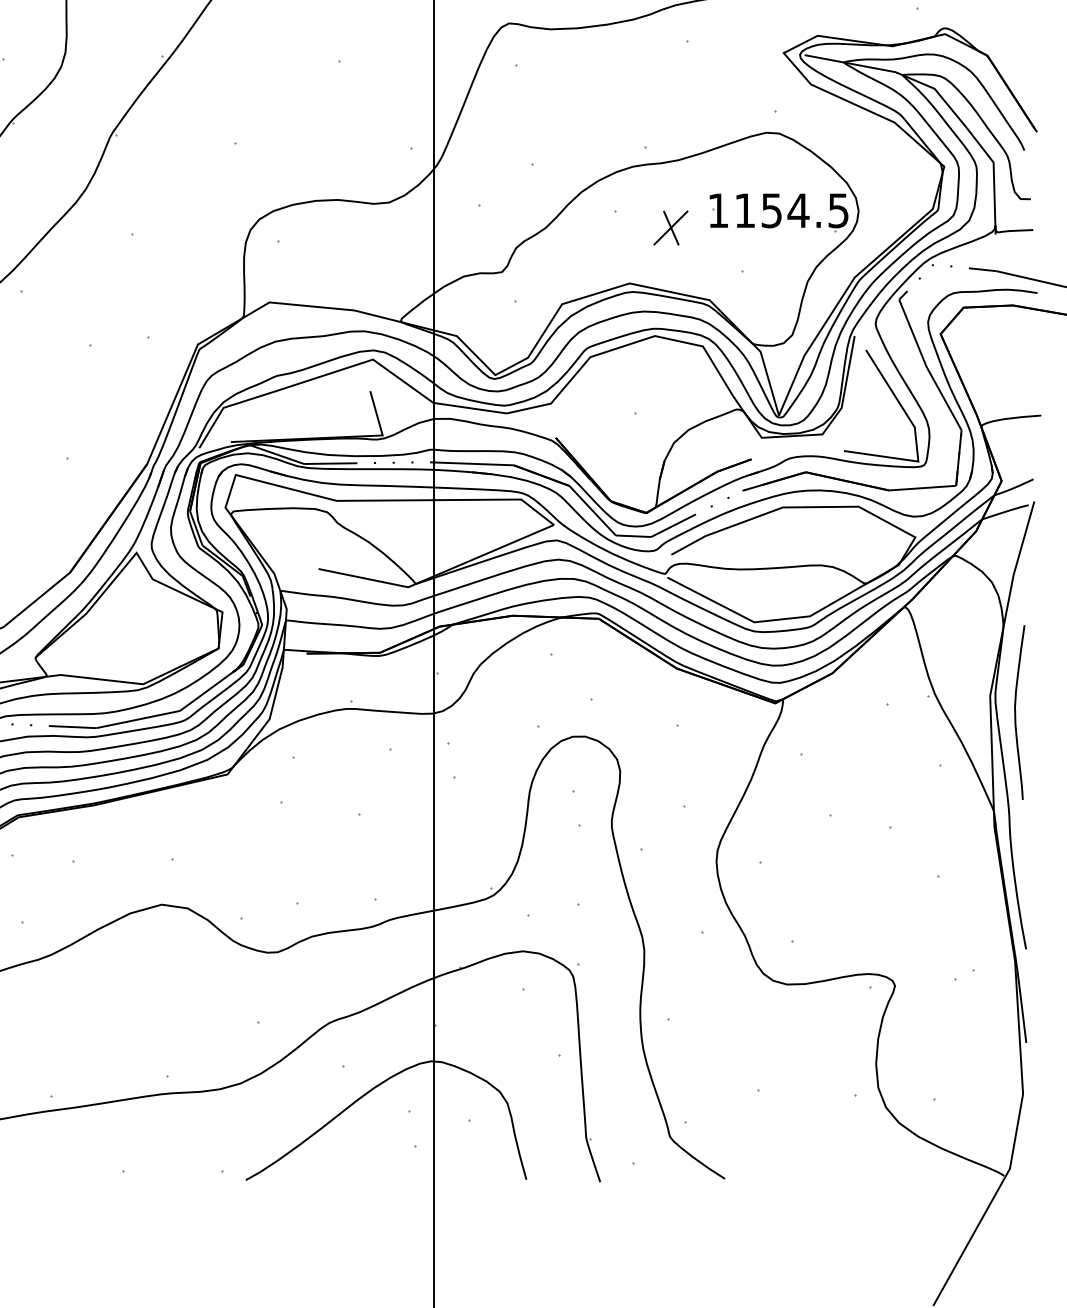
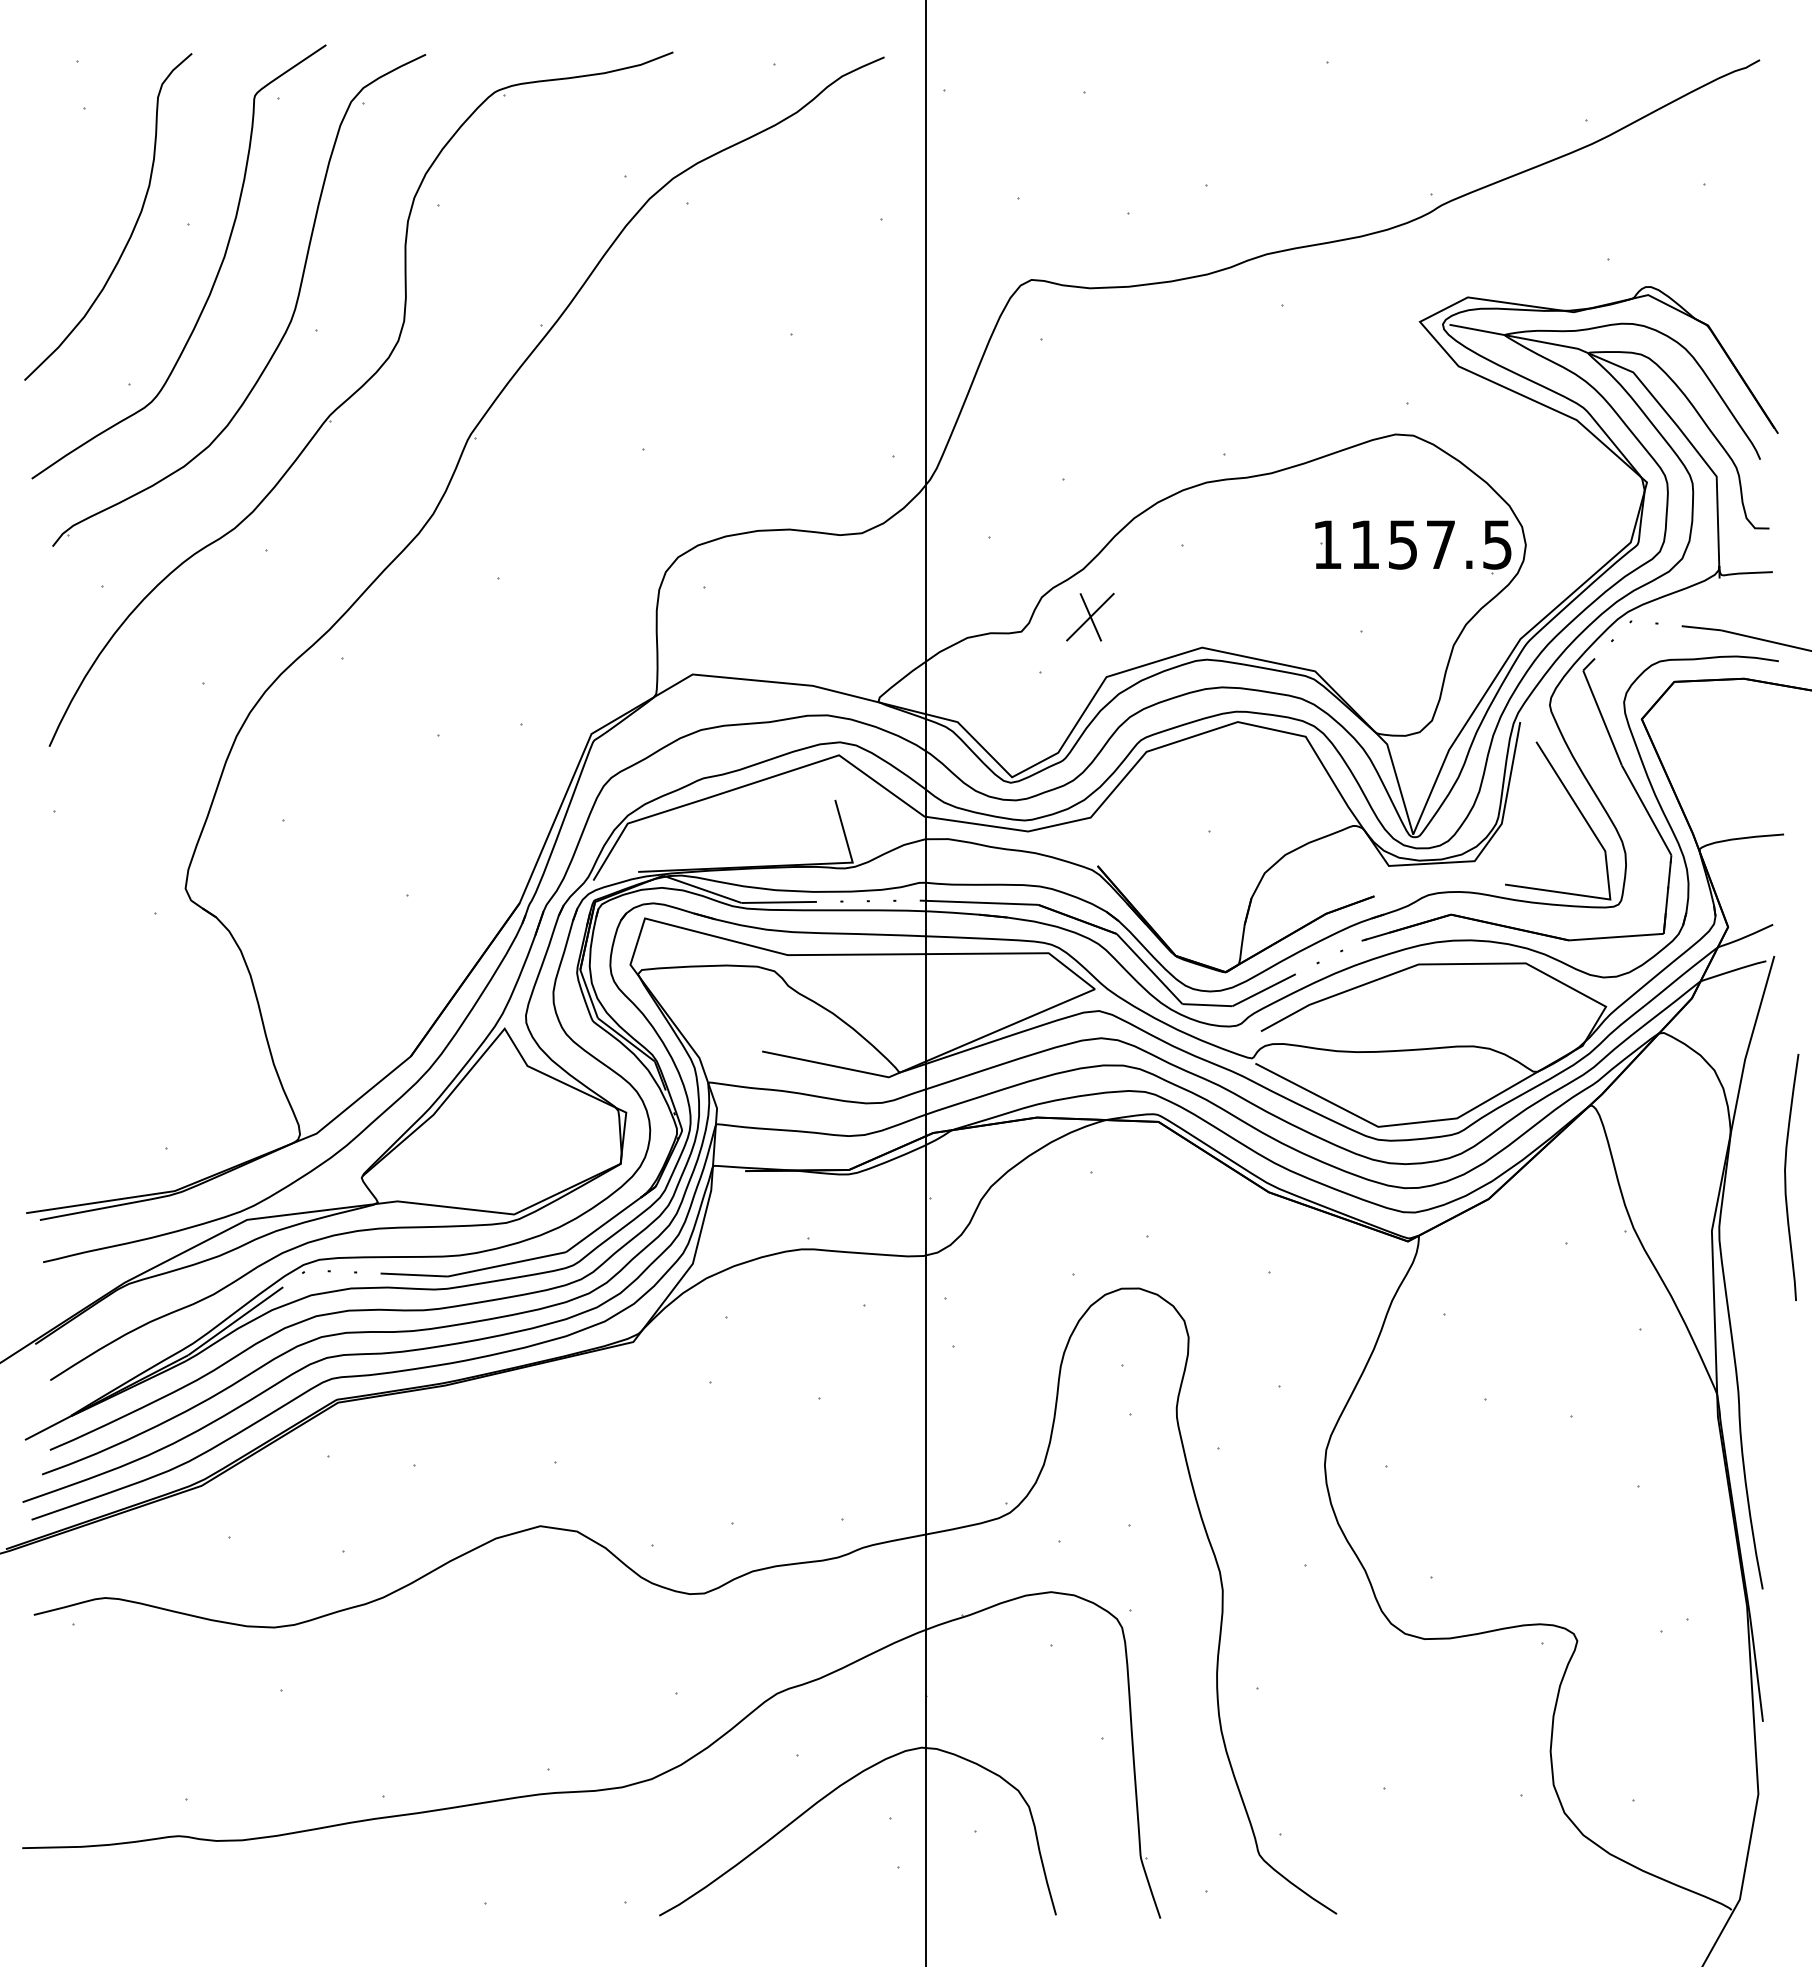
text: (798, 210) -> (1440, 544), 1154.5 -> 1157.5
part: (671, 227) -> (1090, 616), moved
curve: (1016, 712) -> (1786, 1177), moved

